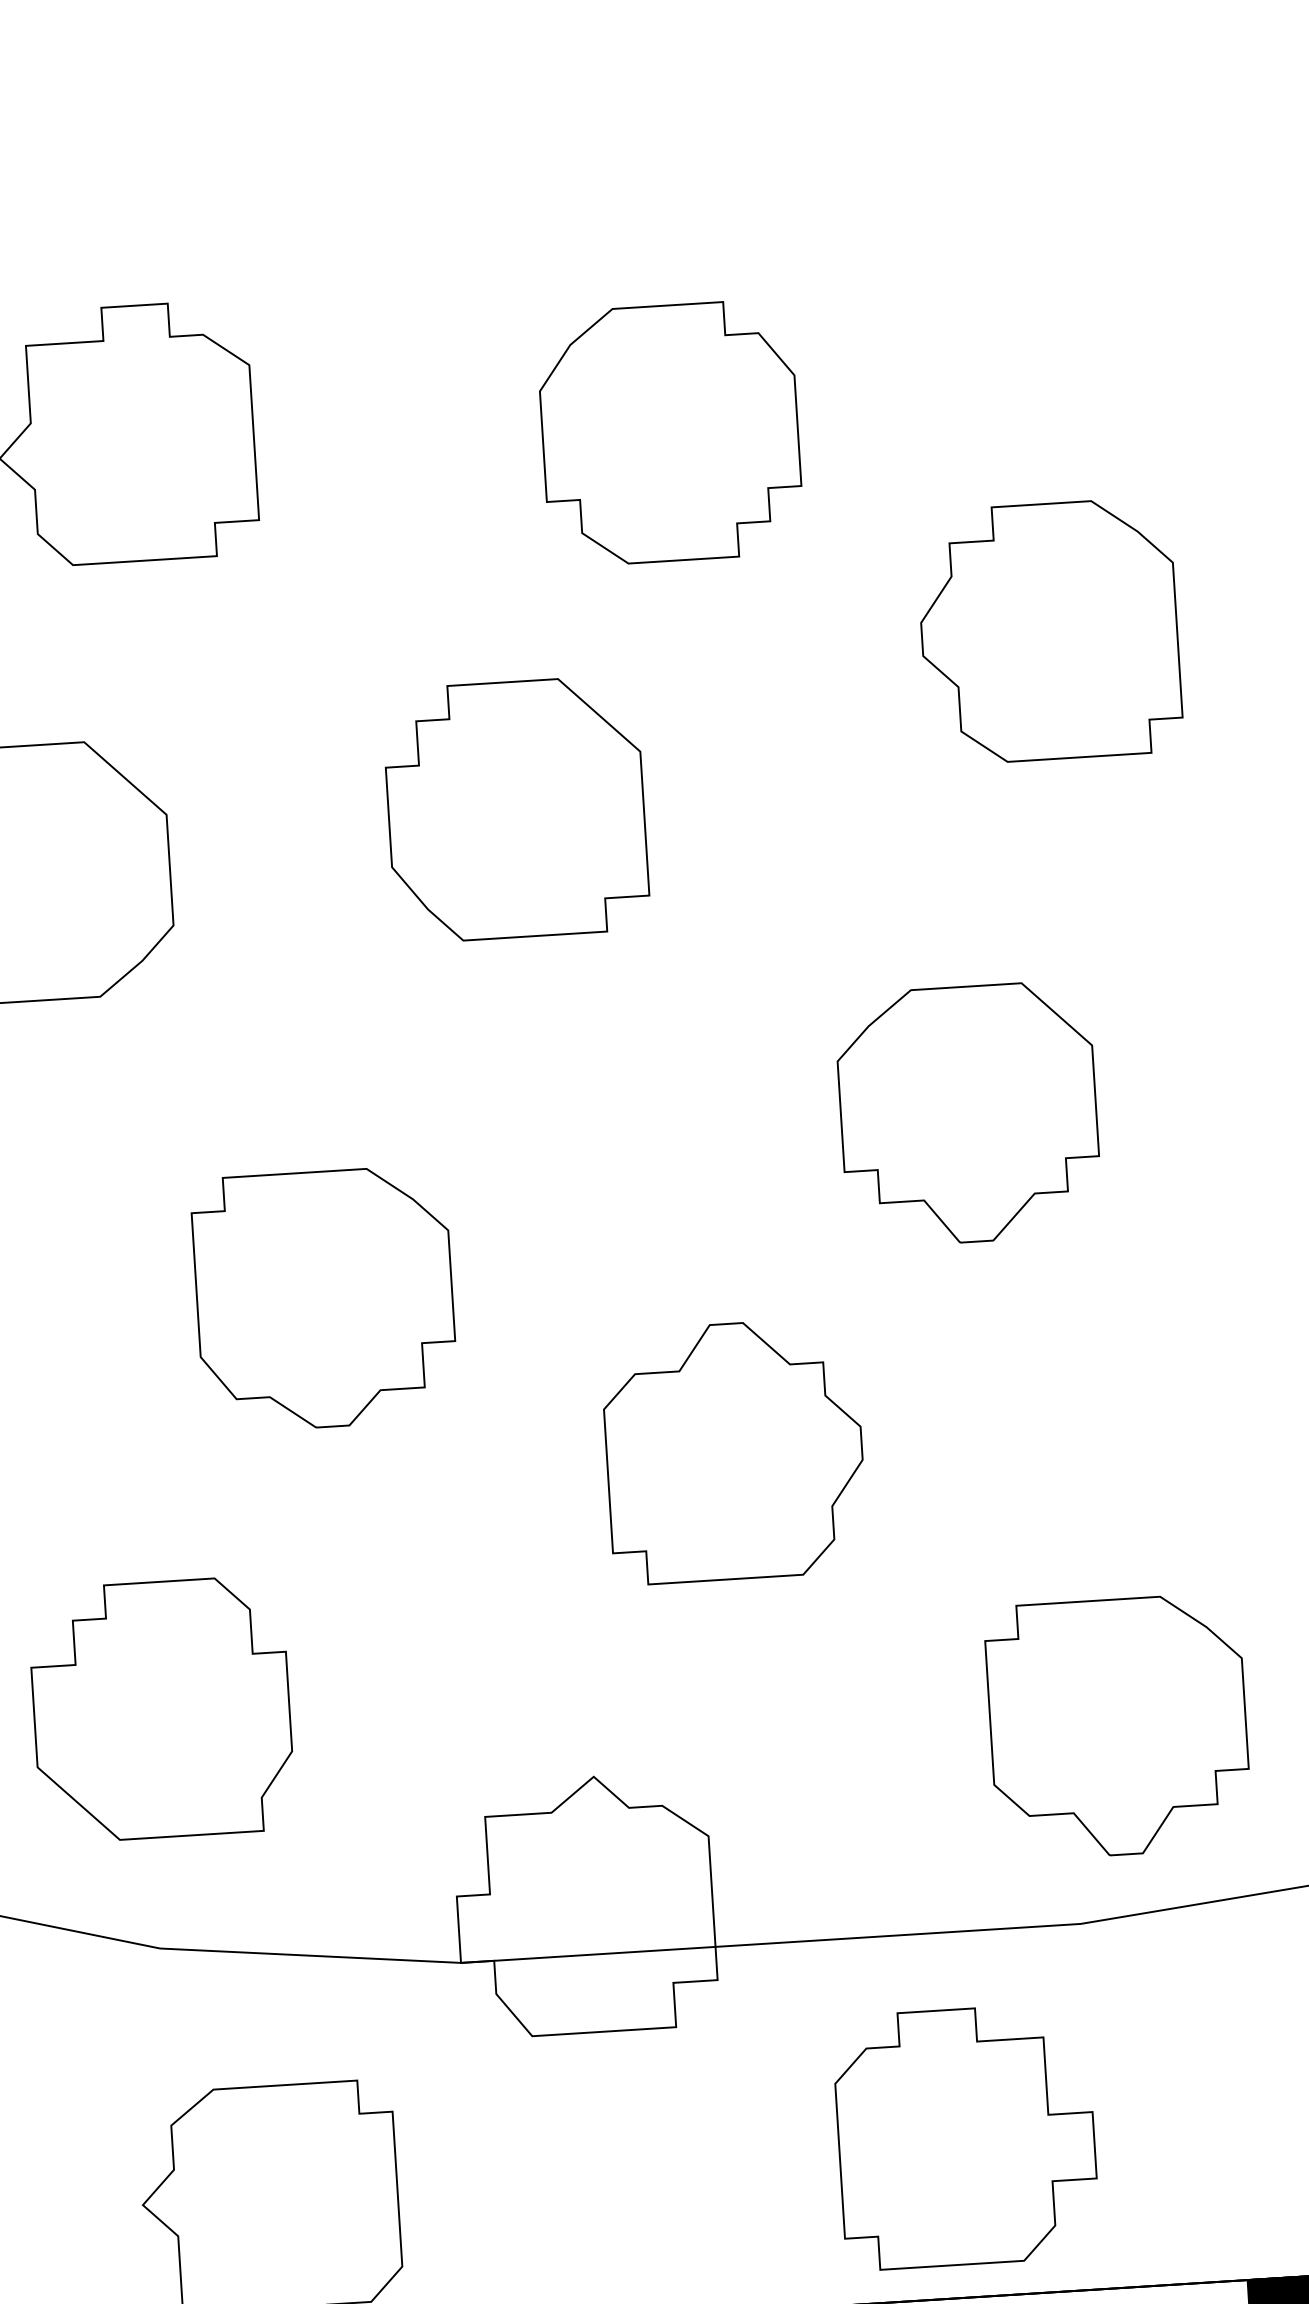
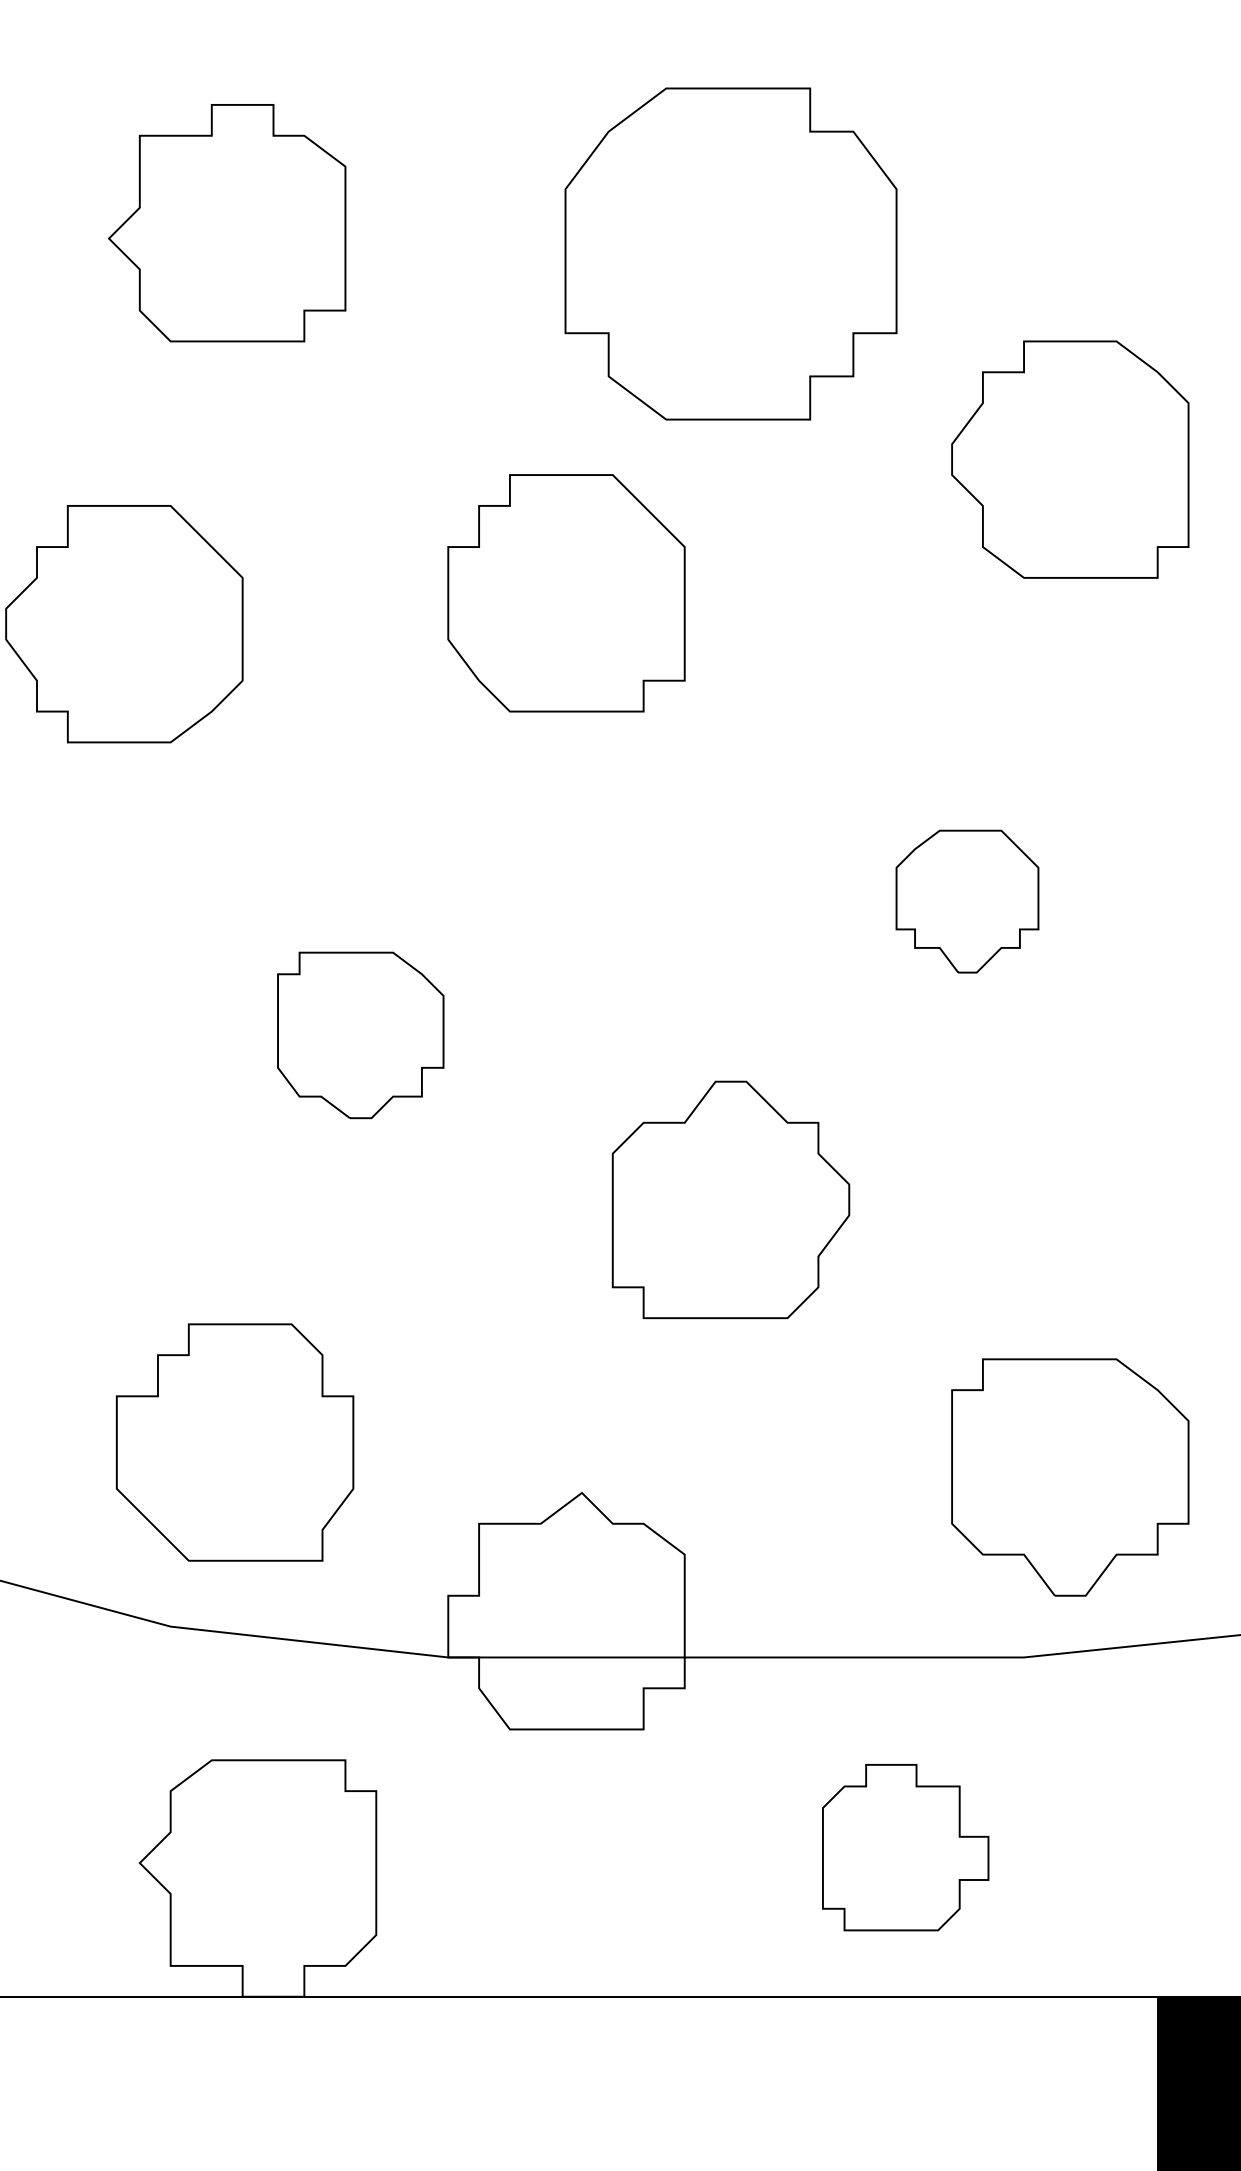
part: (669, 432) -> (730, 253), size x1.4
part: (968, 1114) -> (967, 901), size x0.6
part: (324, 1299) -> (360, 1035), size x0.7
part: (162, 1709) -> (235, 1442), moved
part: (966, 2136) -> (905, 1847), size x0.7

